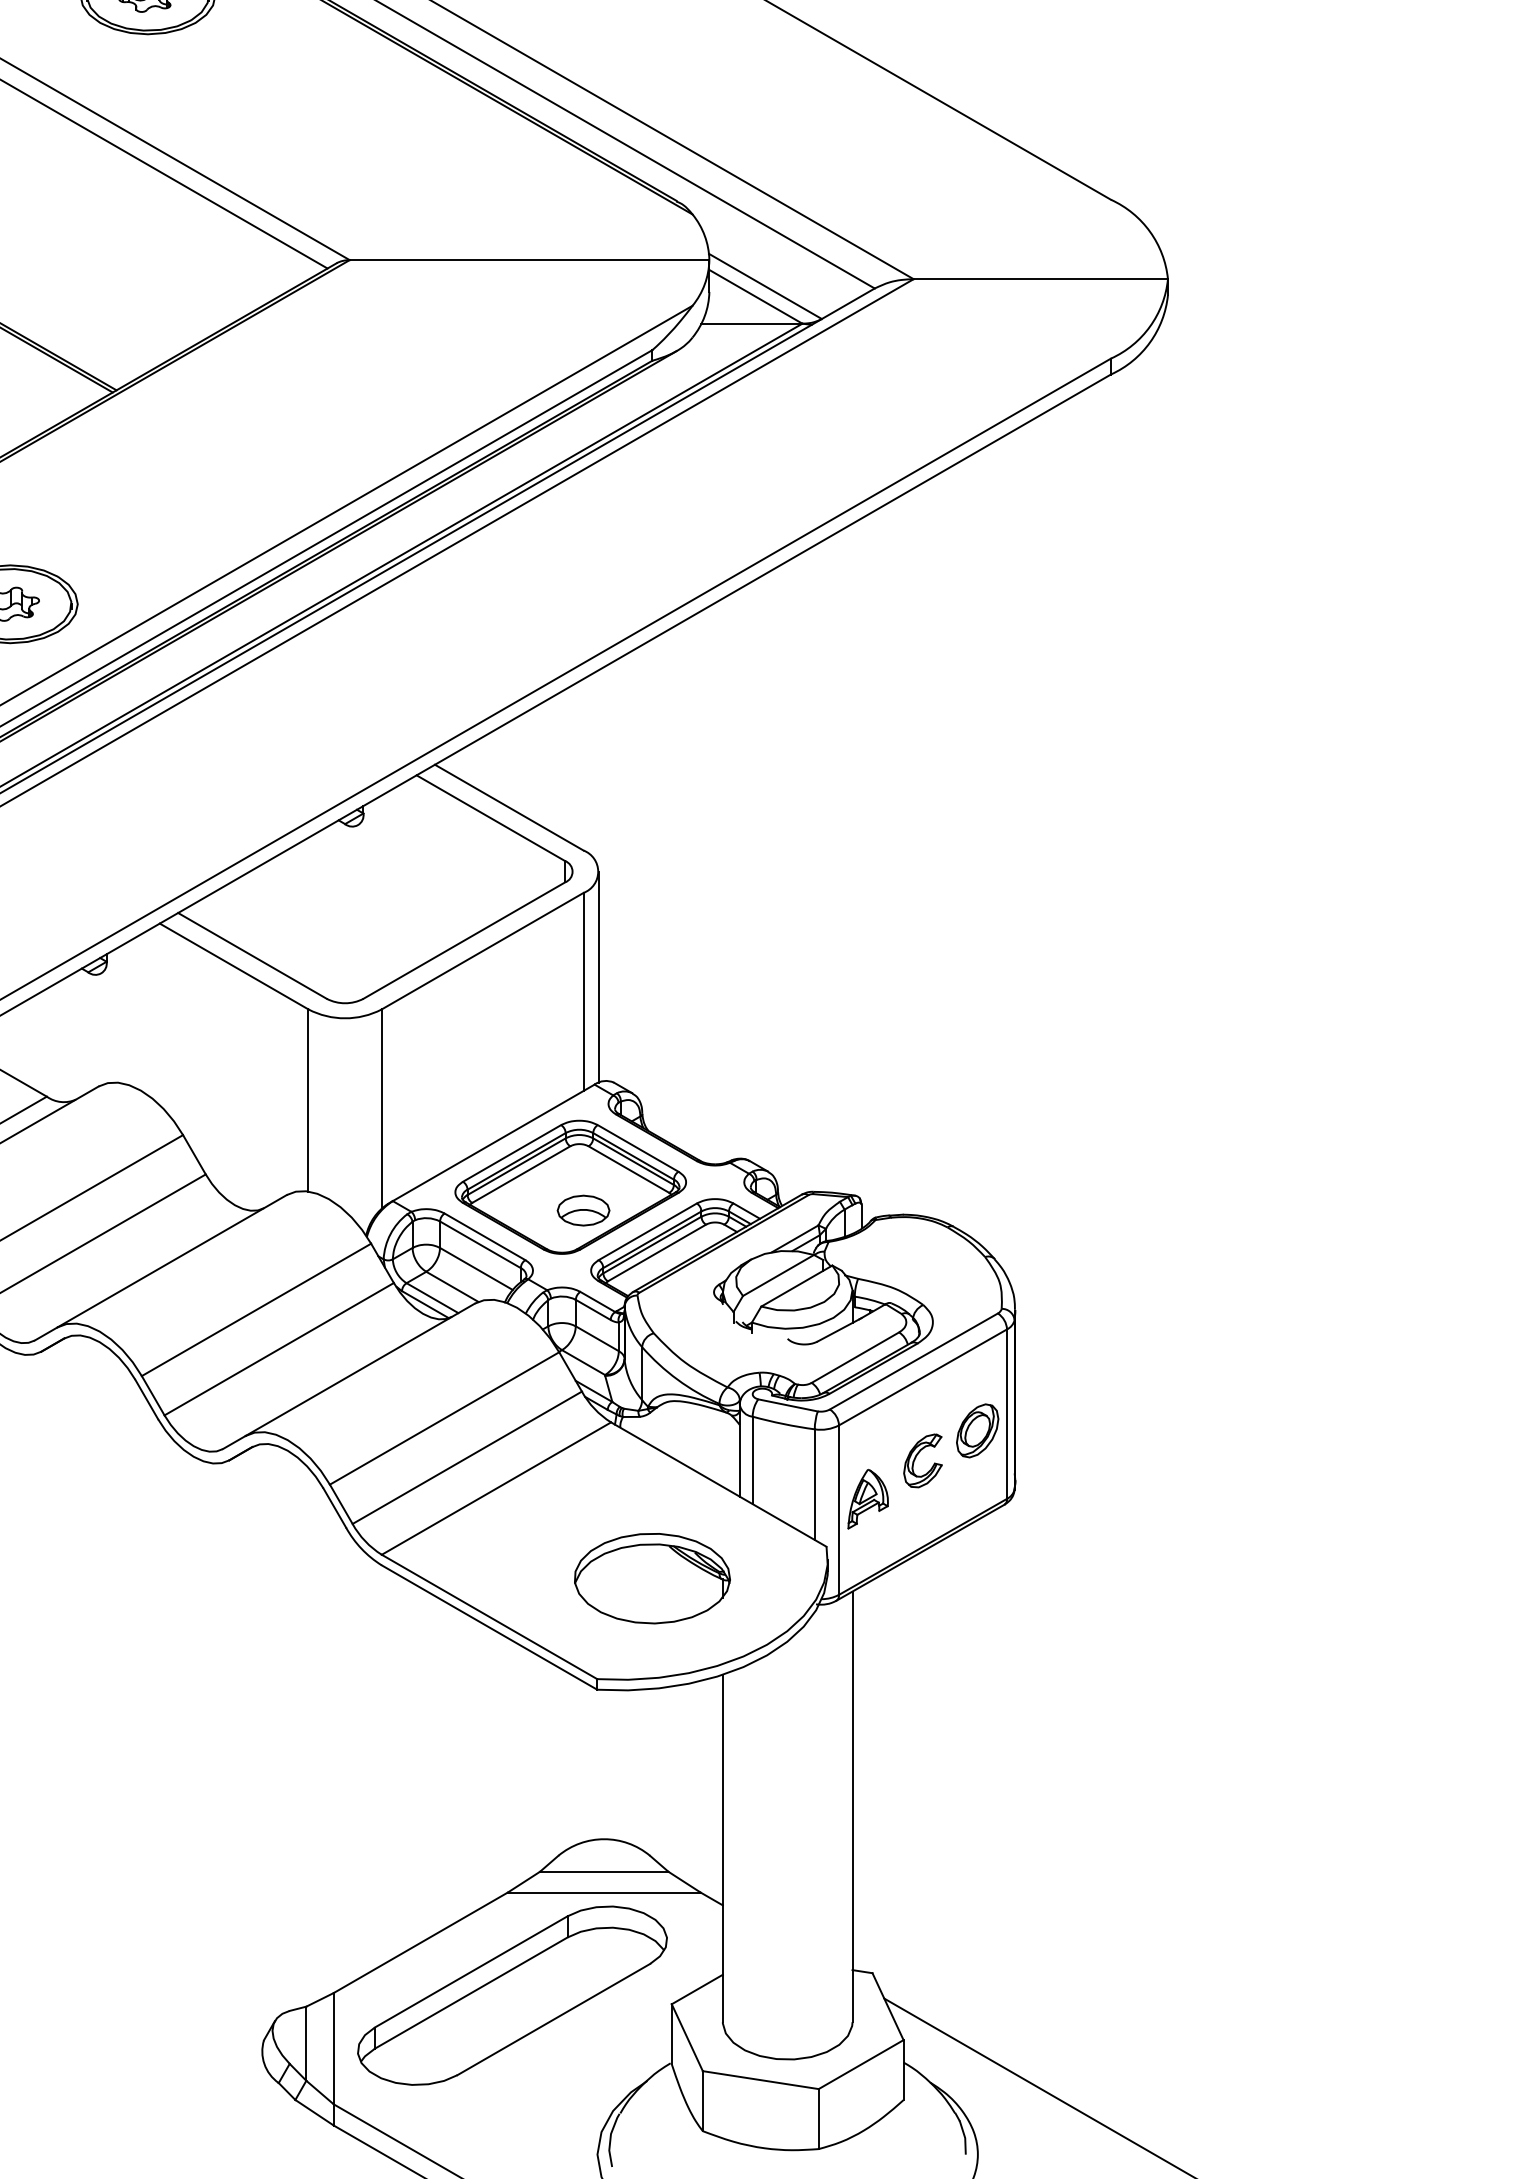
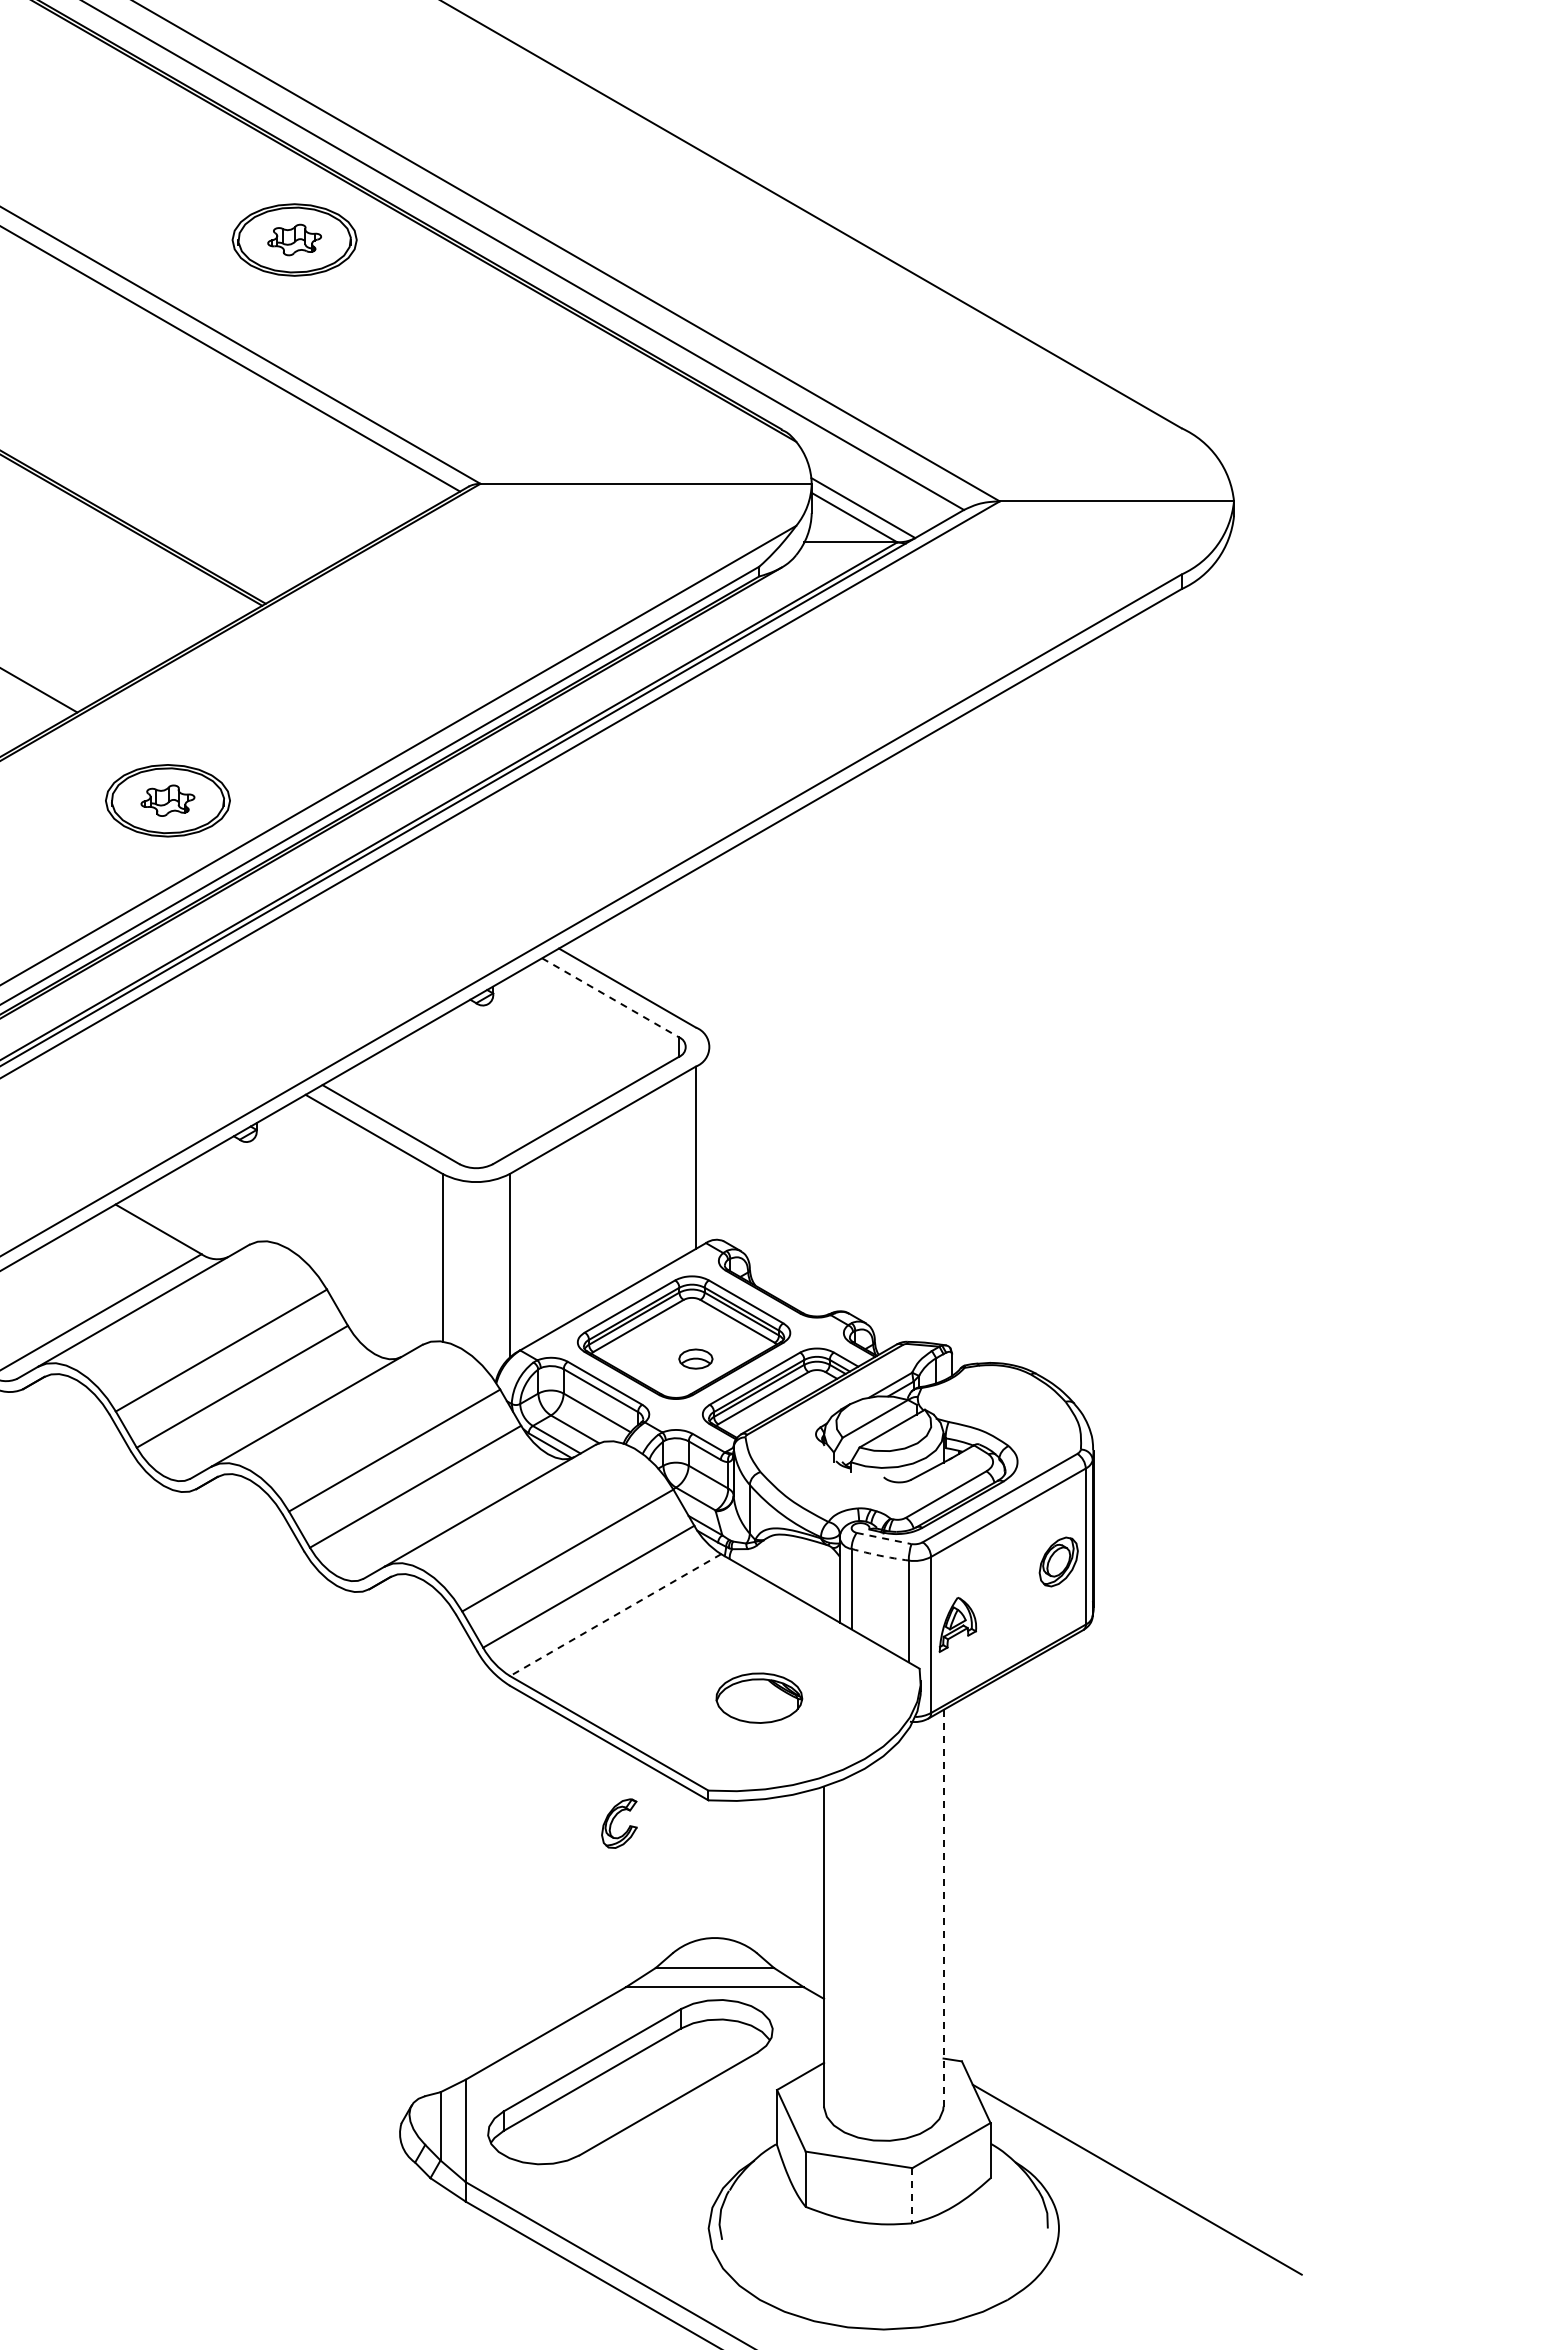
line: (490, 818) -> (610, 998), solid -> dashed
line: (598, 977) -> (709, 1144), removed
part: (583, 1209) -> (695, 1358), size x0.7
line: (788, 1405) -> (884, 1538), solid -> dashed
arc: (784, 1423) -> (880, 1555), solid -> dashed
part: (916, 1458) -> (613, 1821), moved
line: (496, 1488) -> (615, 1615), solid -> dashed
part: (652, 1579) -> (759, 1698), size x0.6
line: (852, 1806) -> (943, 1907), solid -> dashed
line: (818, 2118) -> (912, 2195), solid -> dashed

